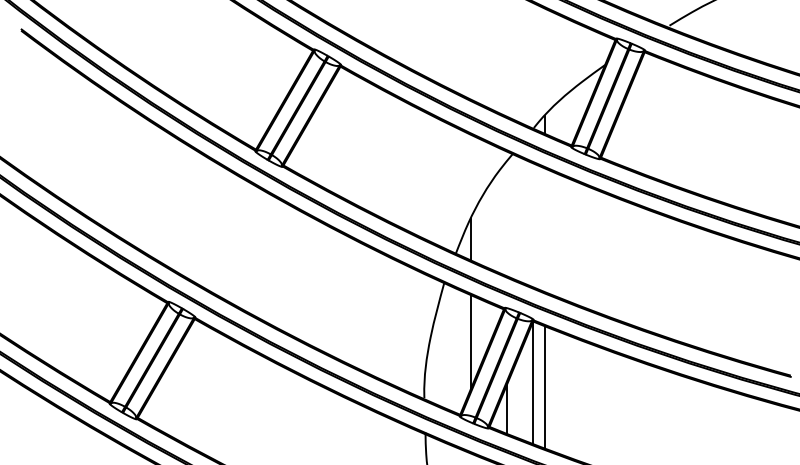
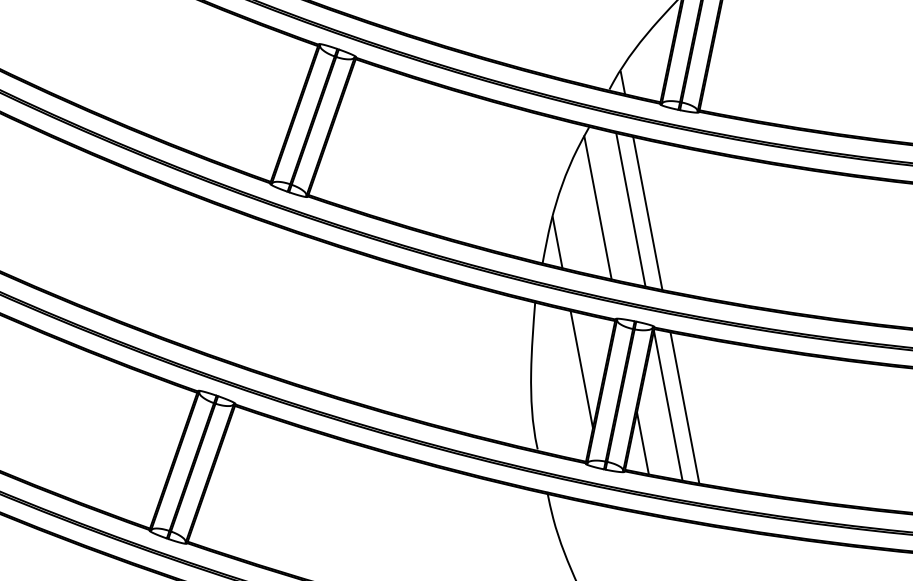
line: (507, 218) -> (598, 207), added
line: (532, 225) -> (630, 210), added
line: (545, 230) -> (648, 213), added

